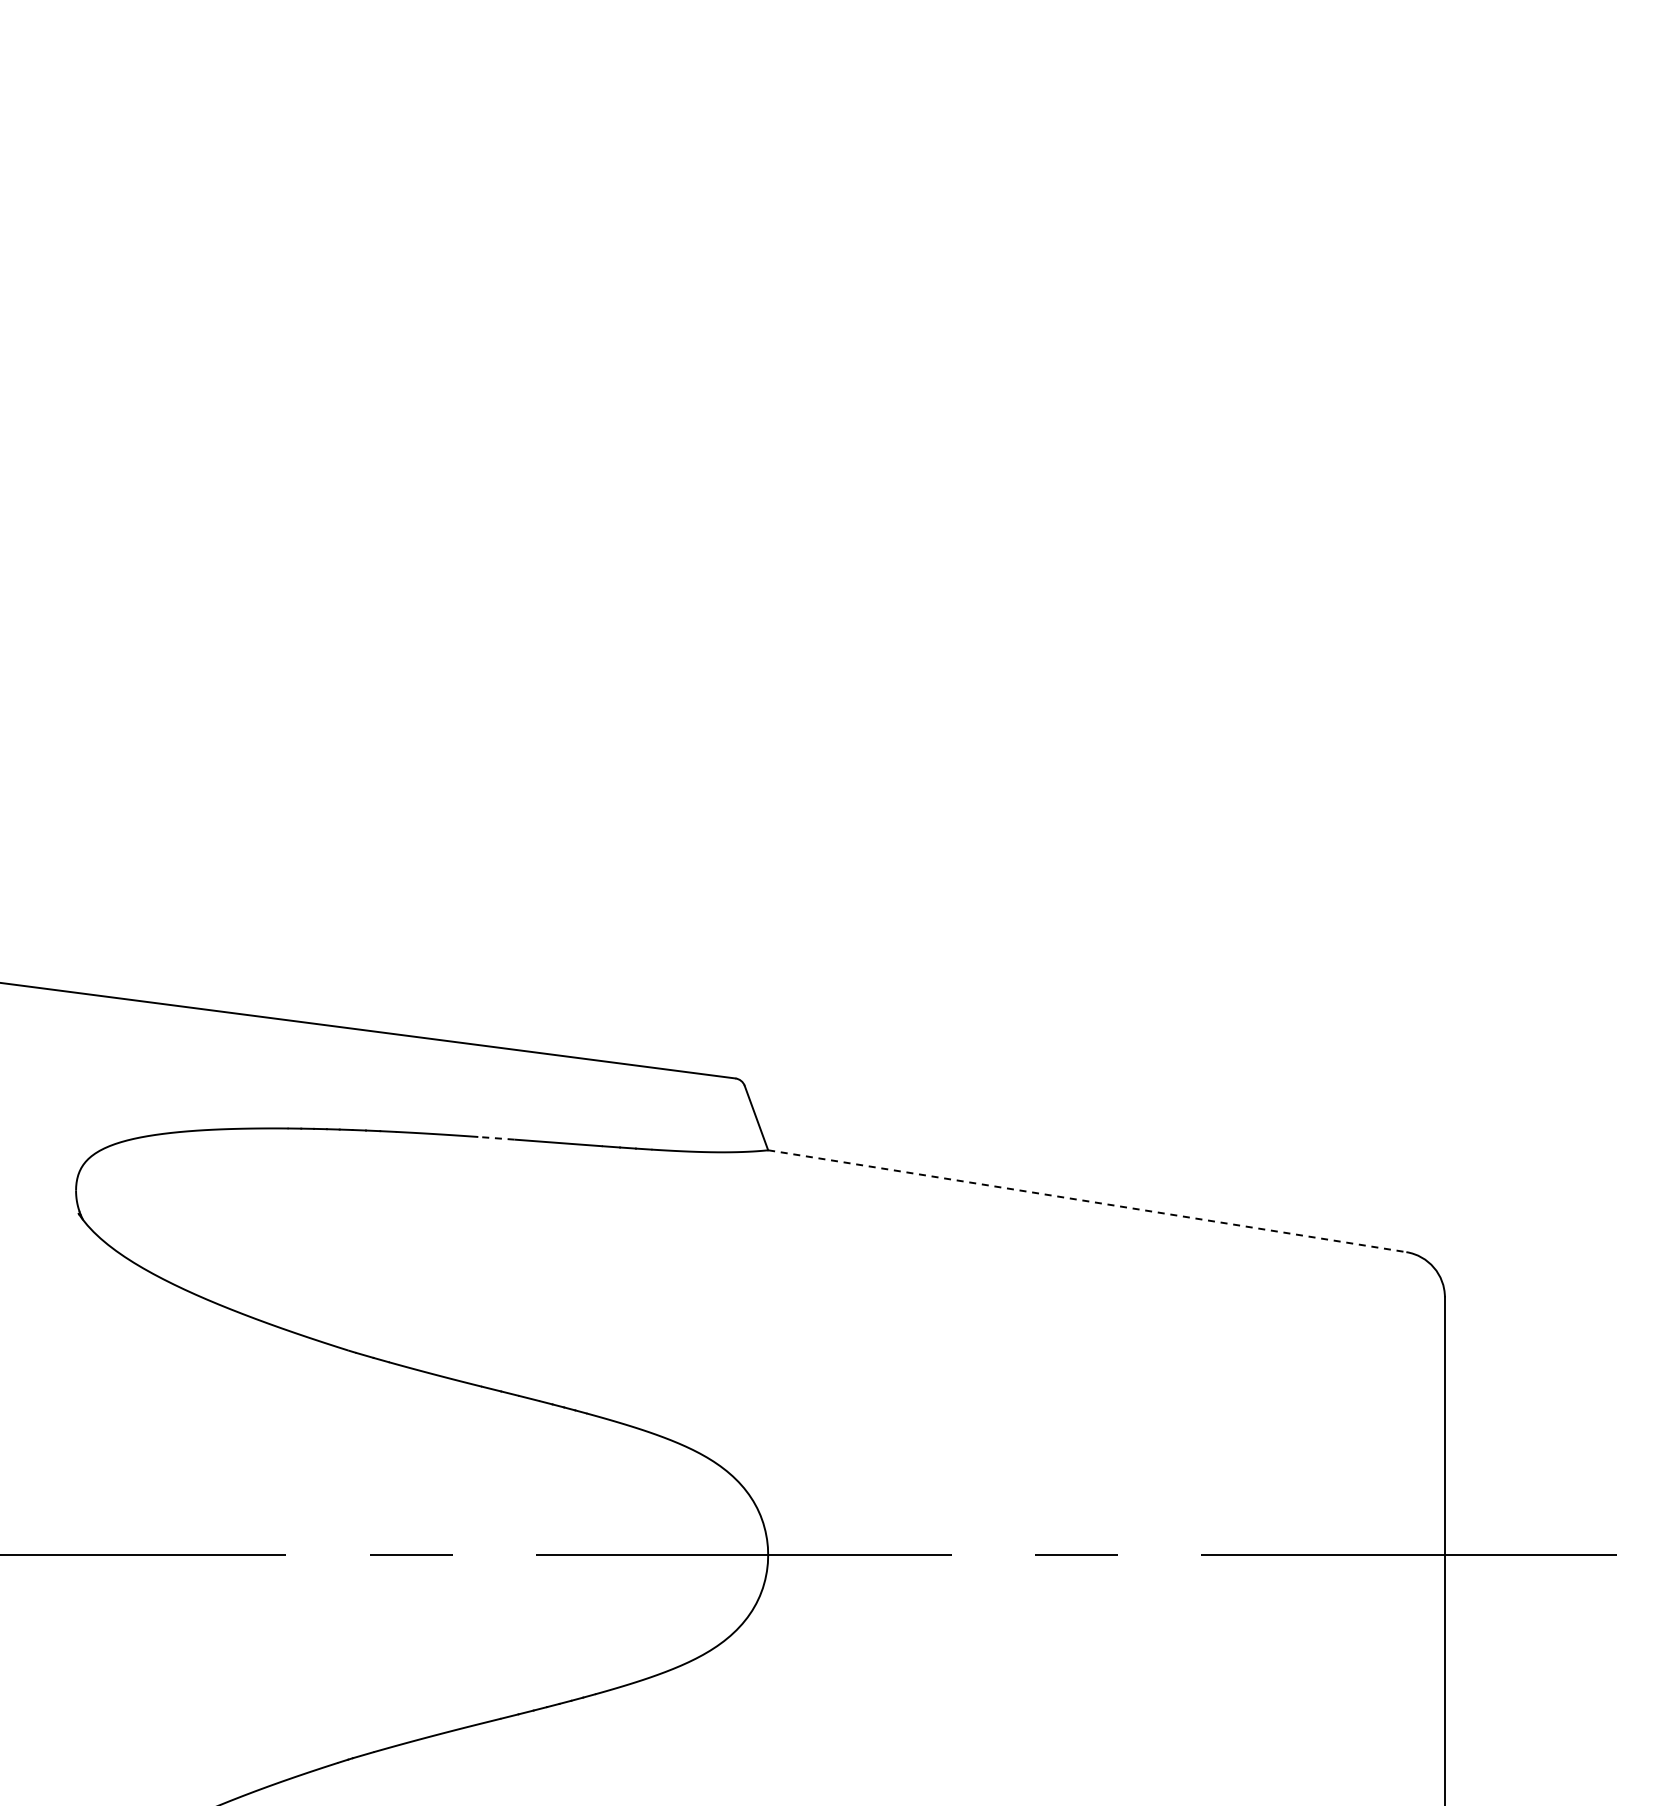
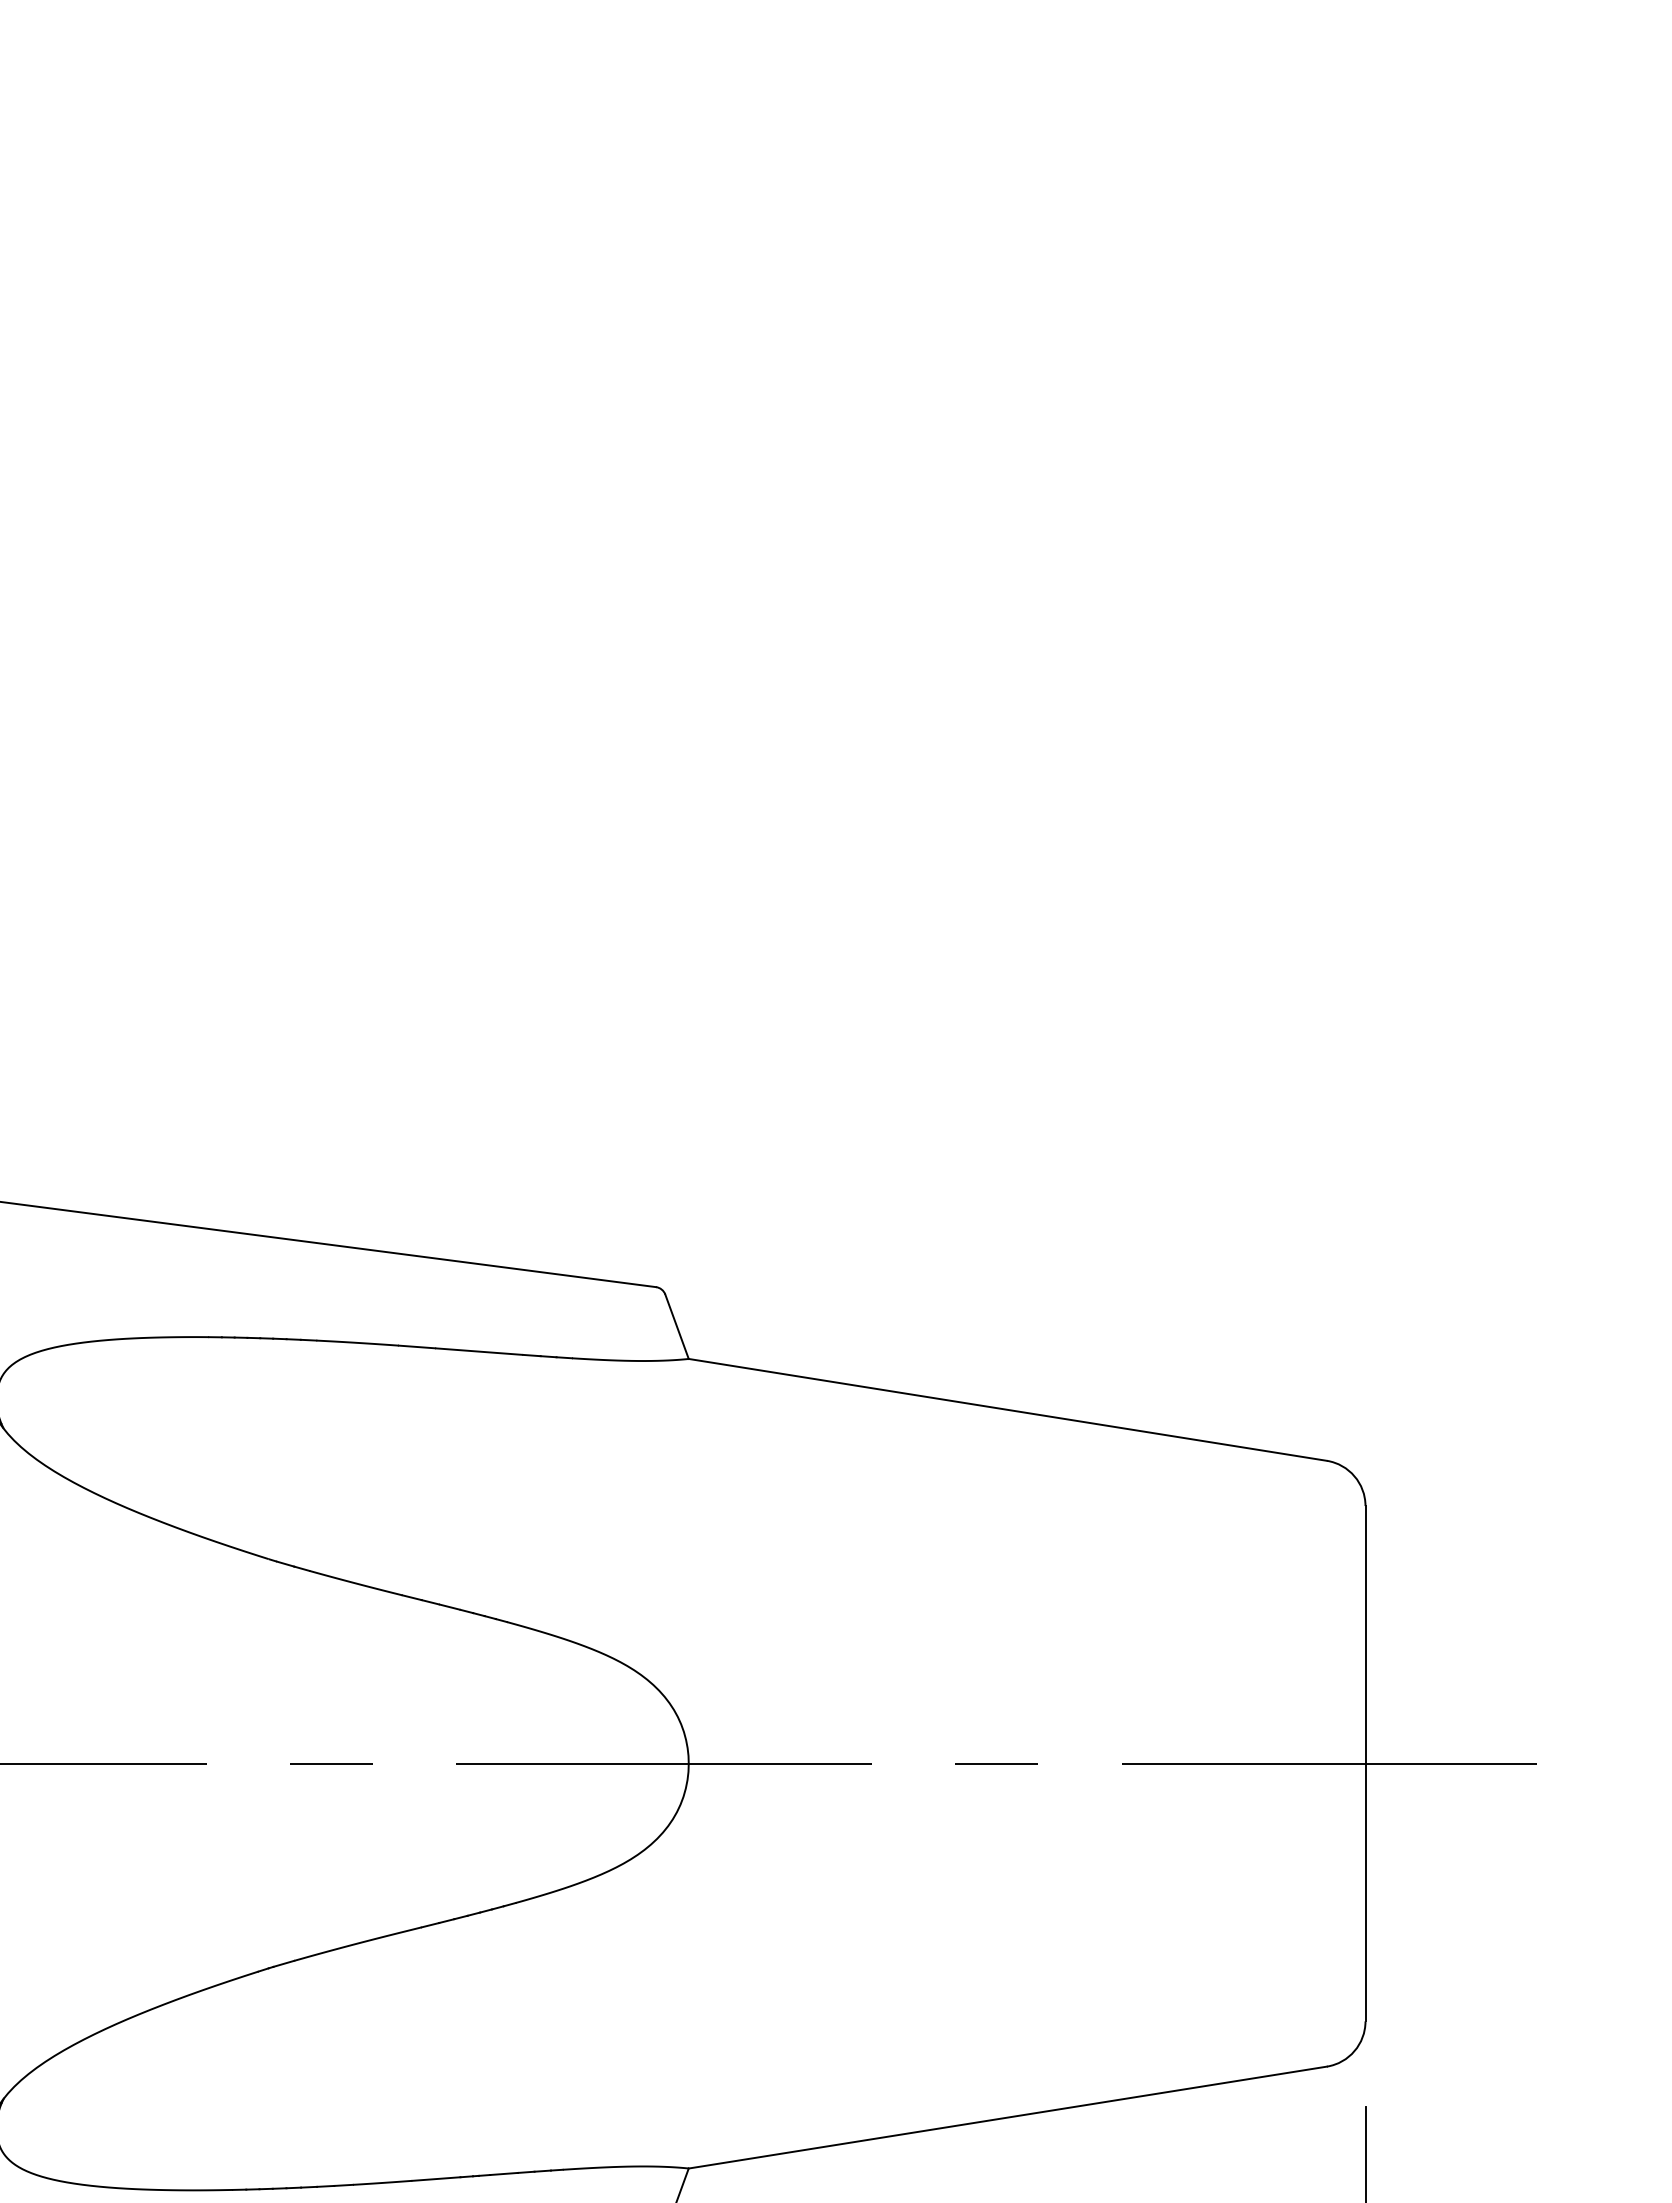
line: (495, 1137) -> (416, 1346), dashed -> solid
line: (1087, 1200) -> (1008, 1409), dashed -> solid

